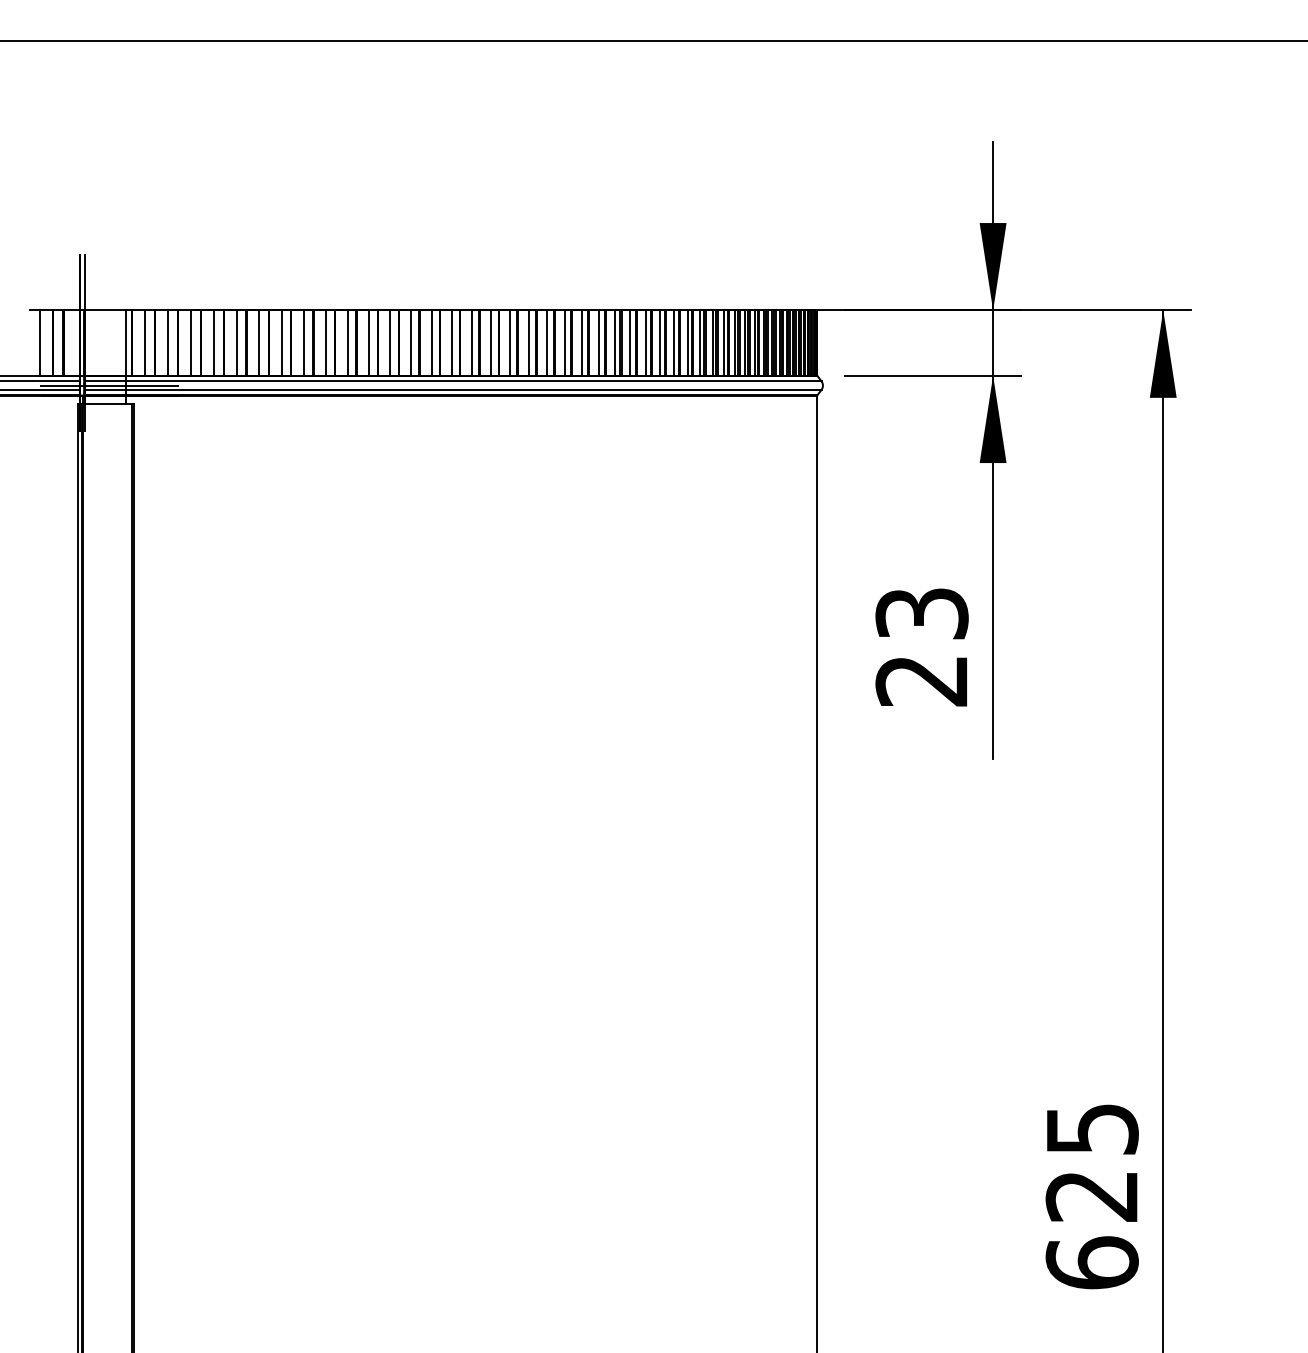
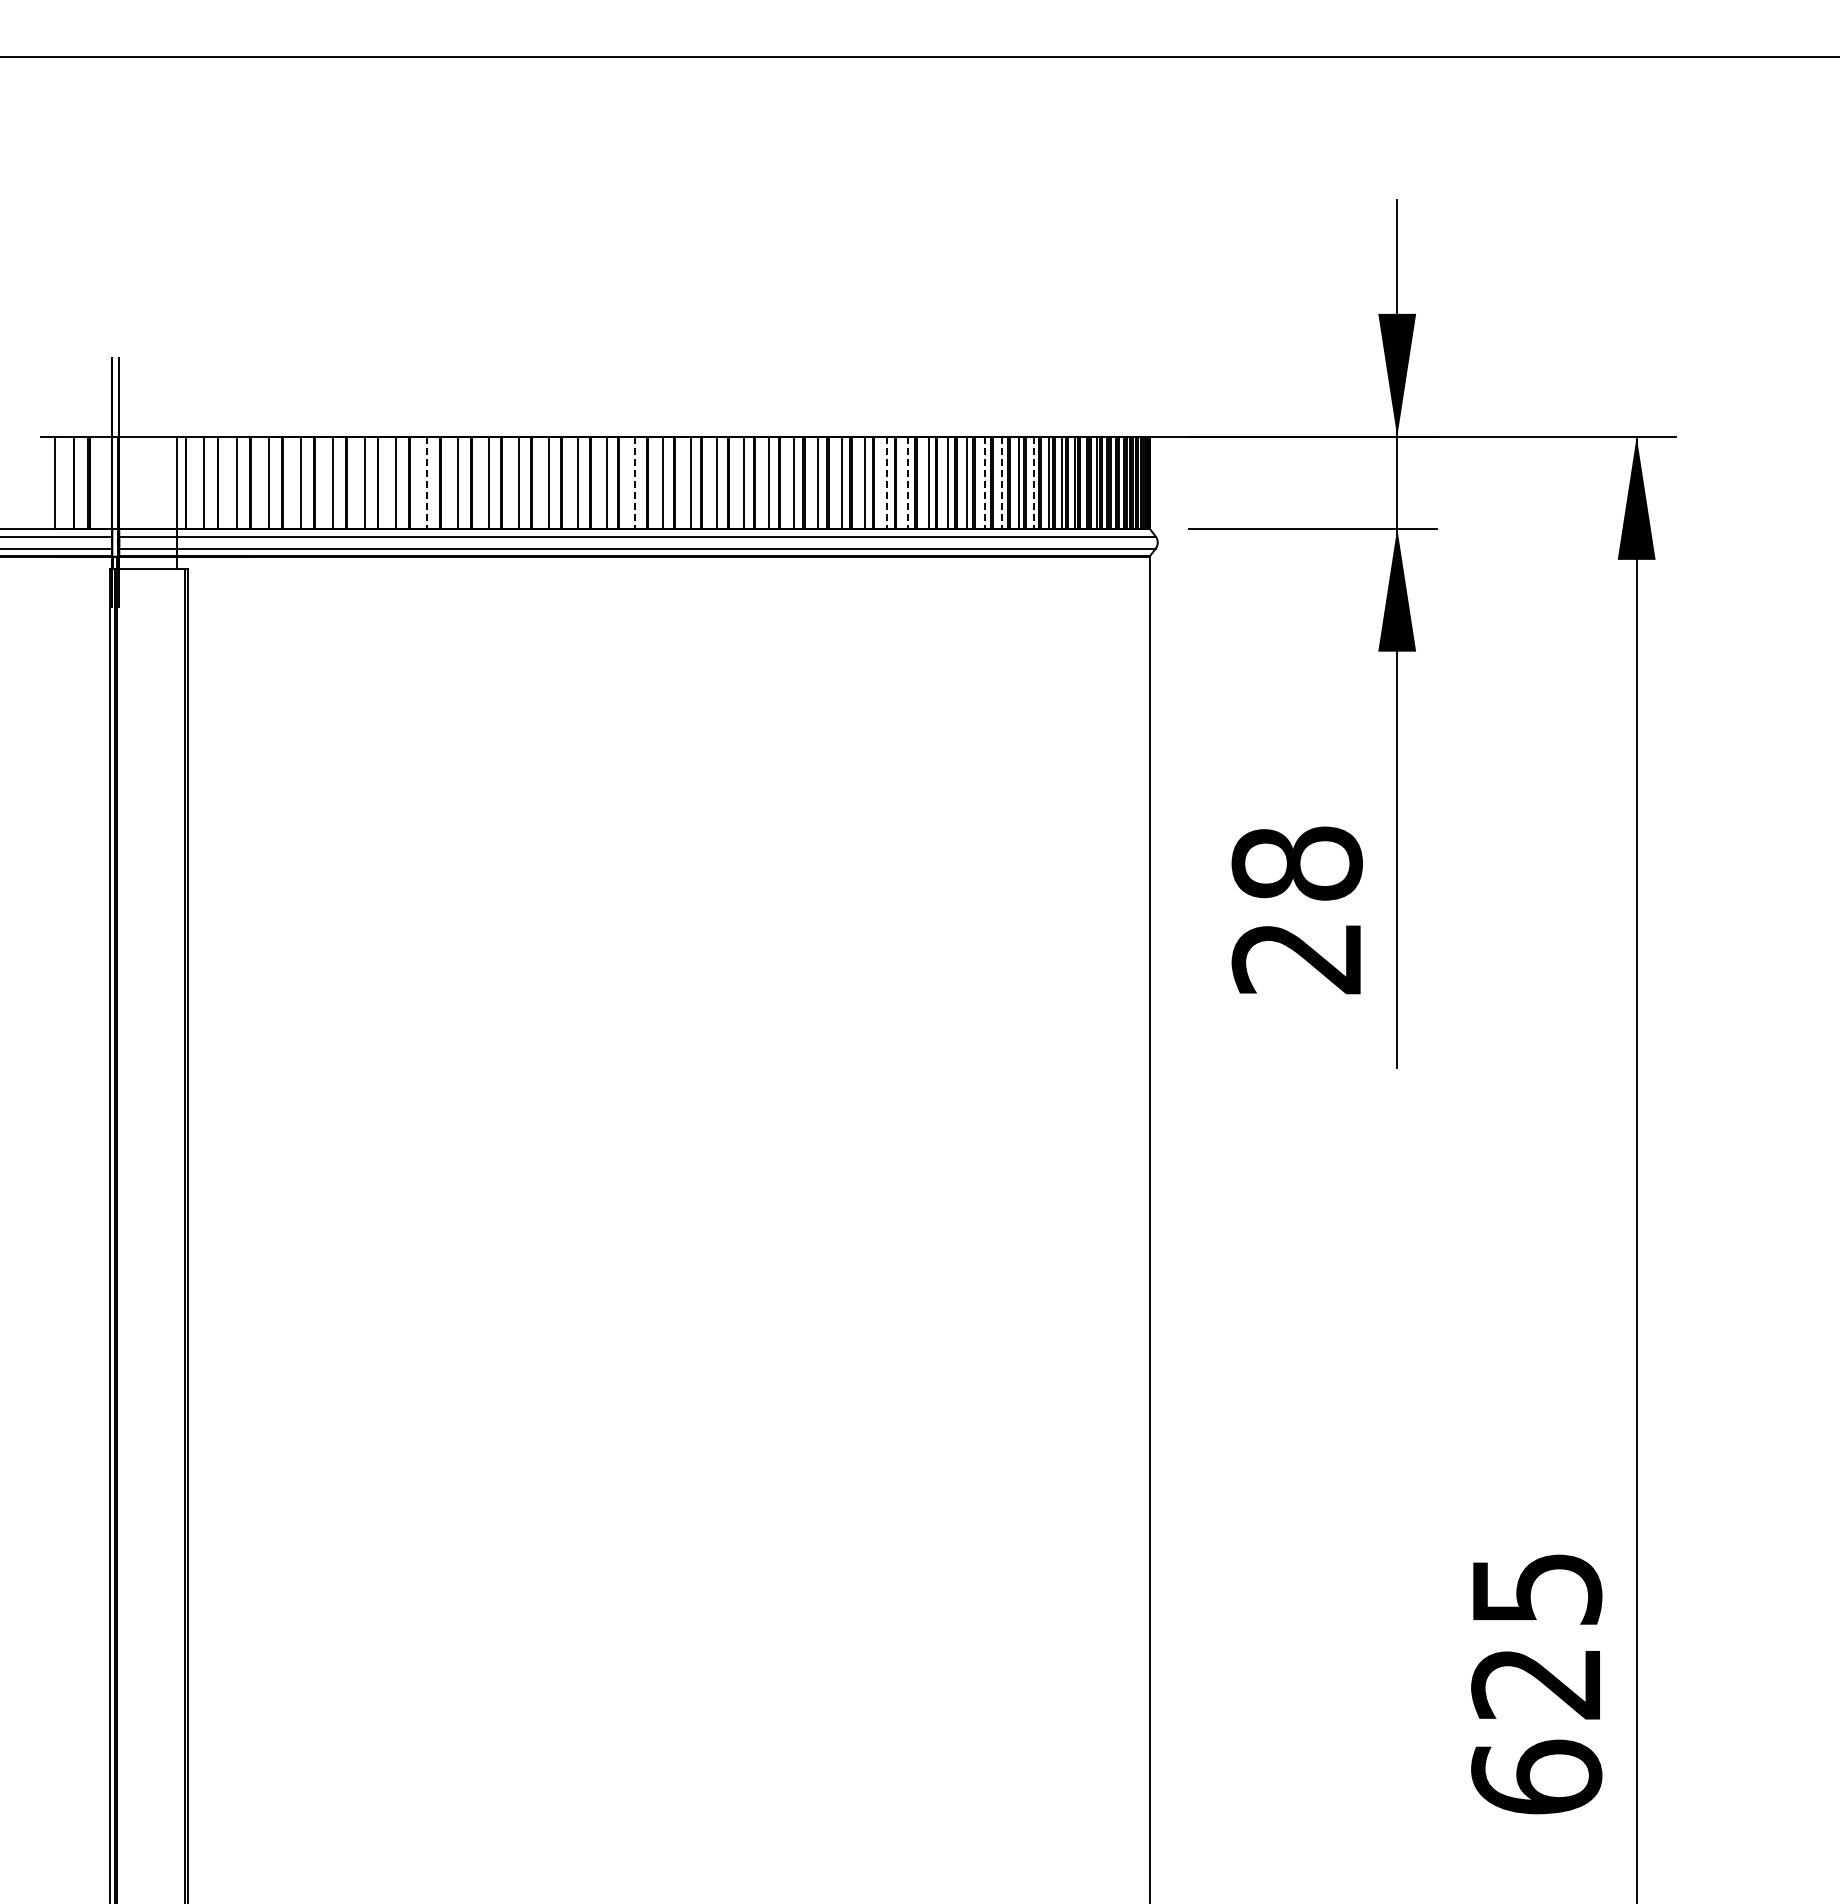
line: (304, 342) -> (427, 482), solid -> dashed
line: (451, 342) -> (635, 482), solid -> dashed
line: (630, 342) -> (886, 482), solid -> dashed
line: (645, 342) -> (908, 482), solid -> dashed
line: (700, 342) -> (985, 482), solid -> dashed
line: (712, 342) -> (1002, 482), solid -> dashed
line: (735, 342) -> (1034, 482), solid -> dashed
line: (109, 385) -> (153, 542), removed
text: (921, 613) -> (1296, 863), 23 -> 28

